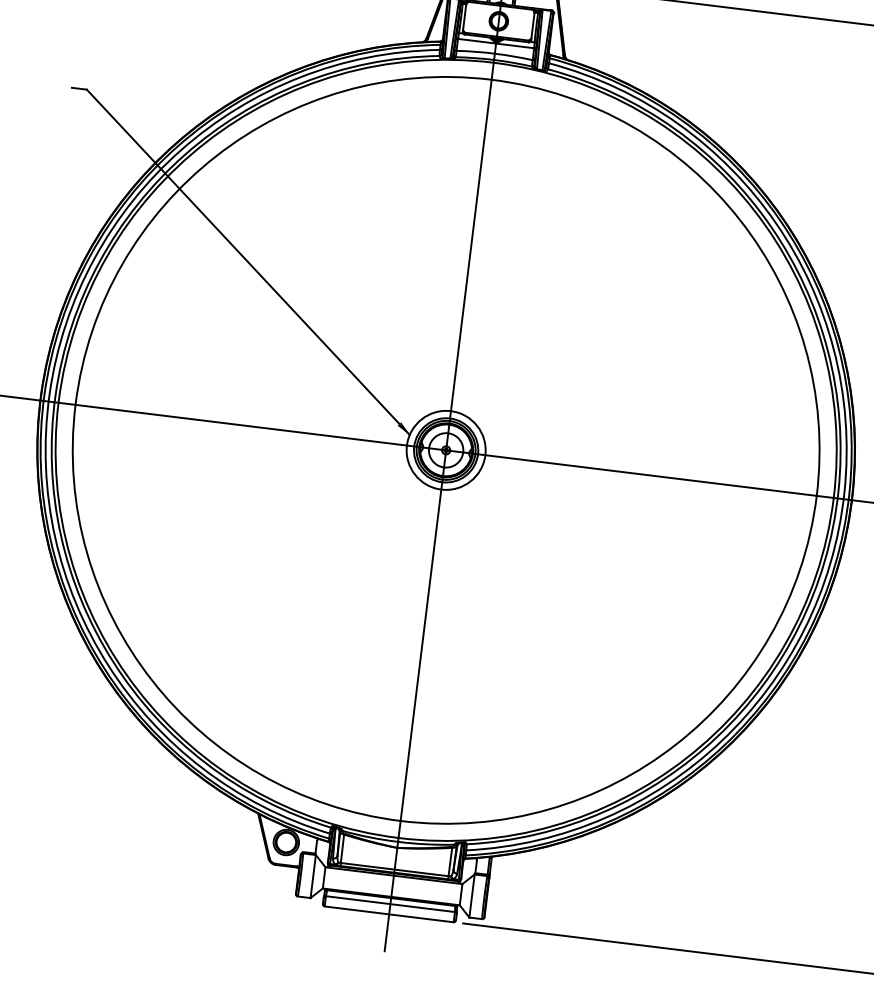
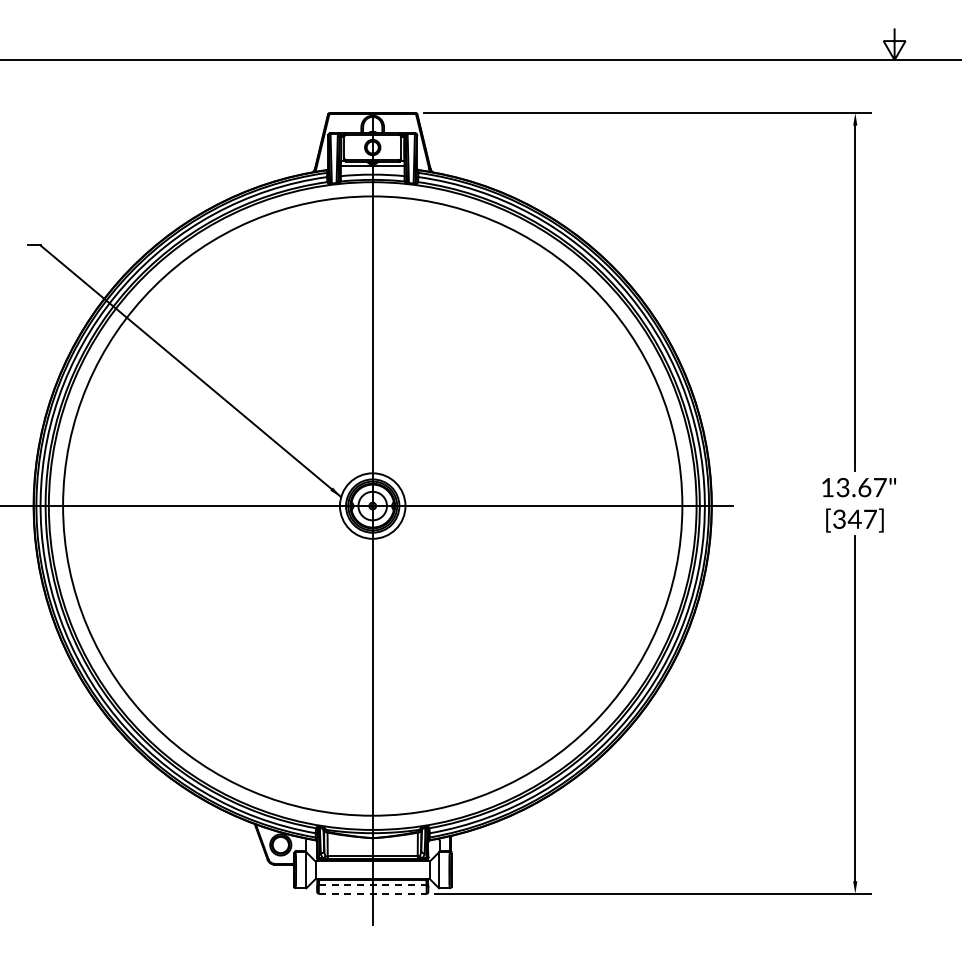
line: (390, 904) -> (372, 885), solid -> dashed
line: (388, 914) -> (372, 893), solid -> dashed

